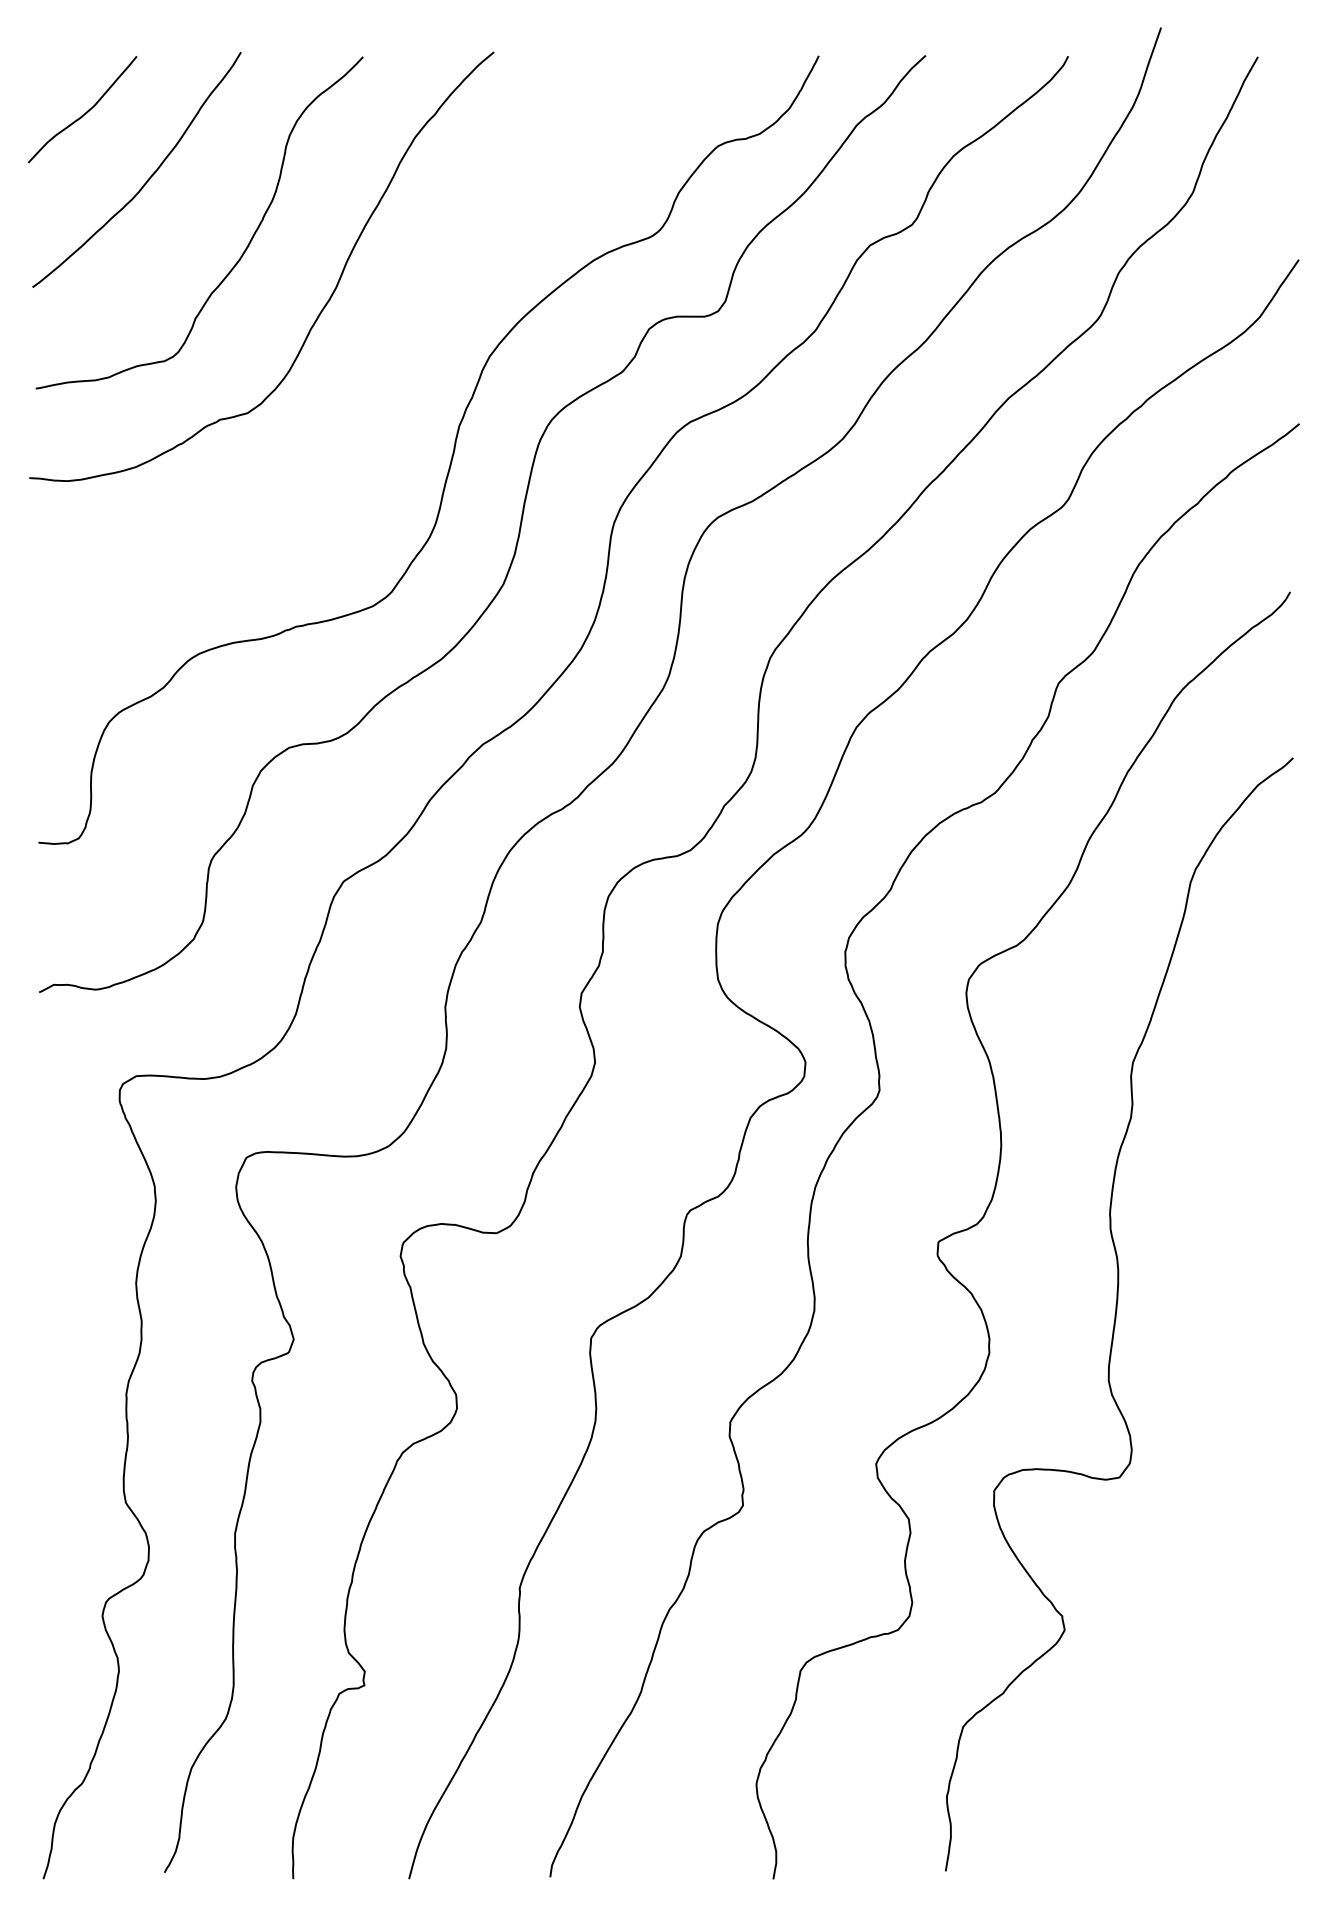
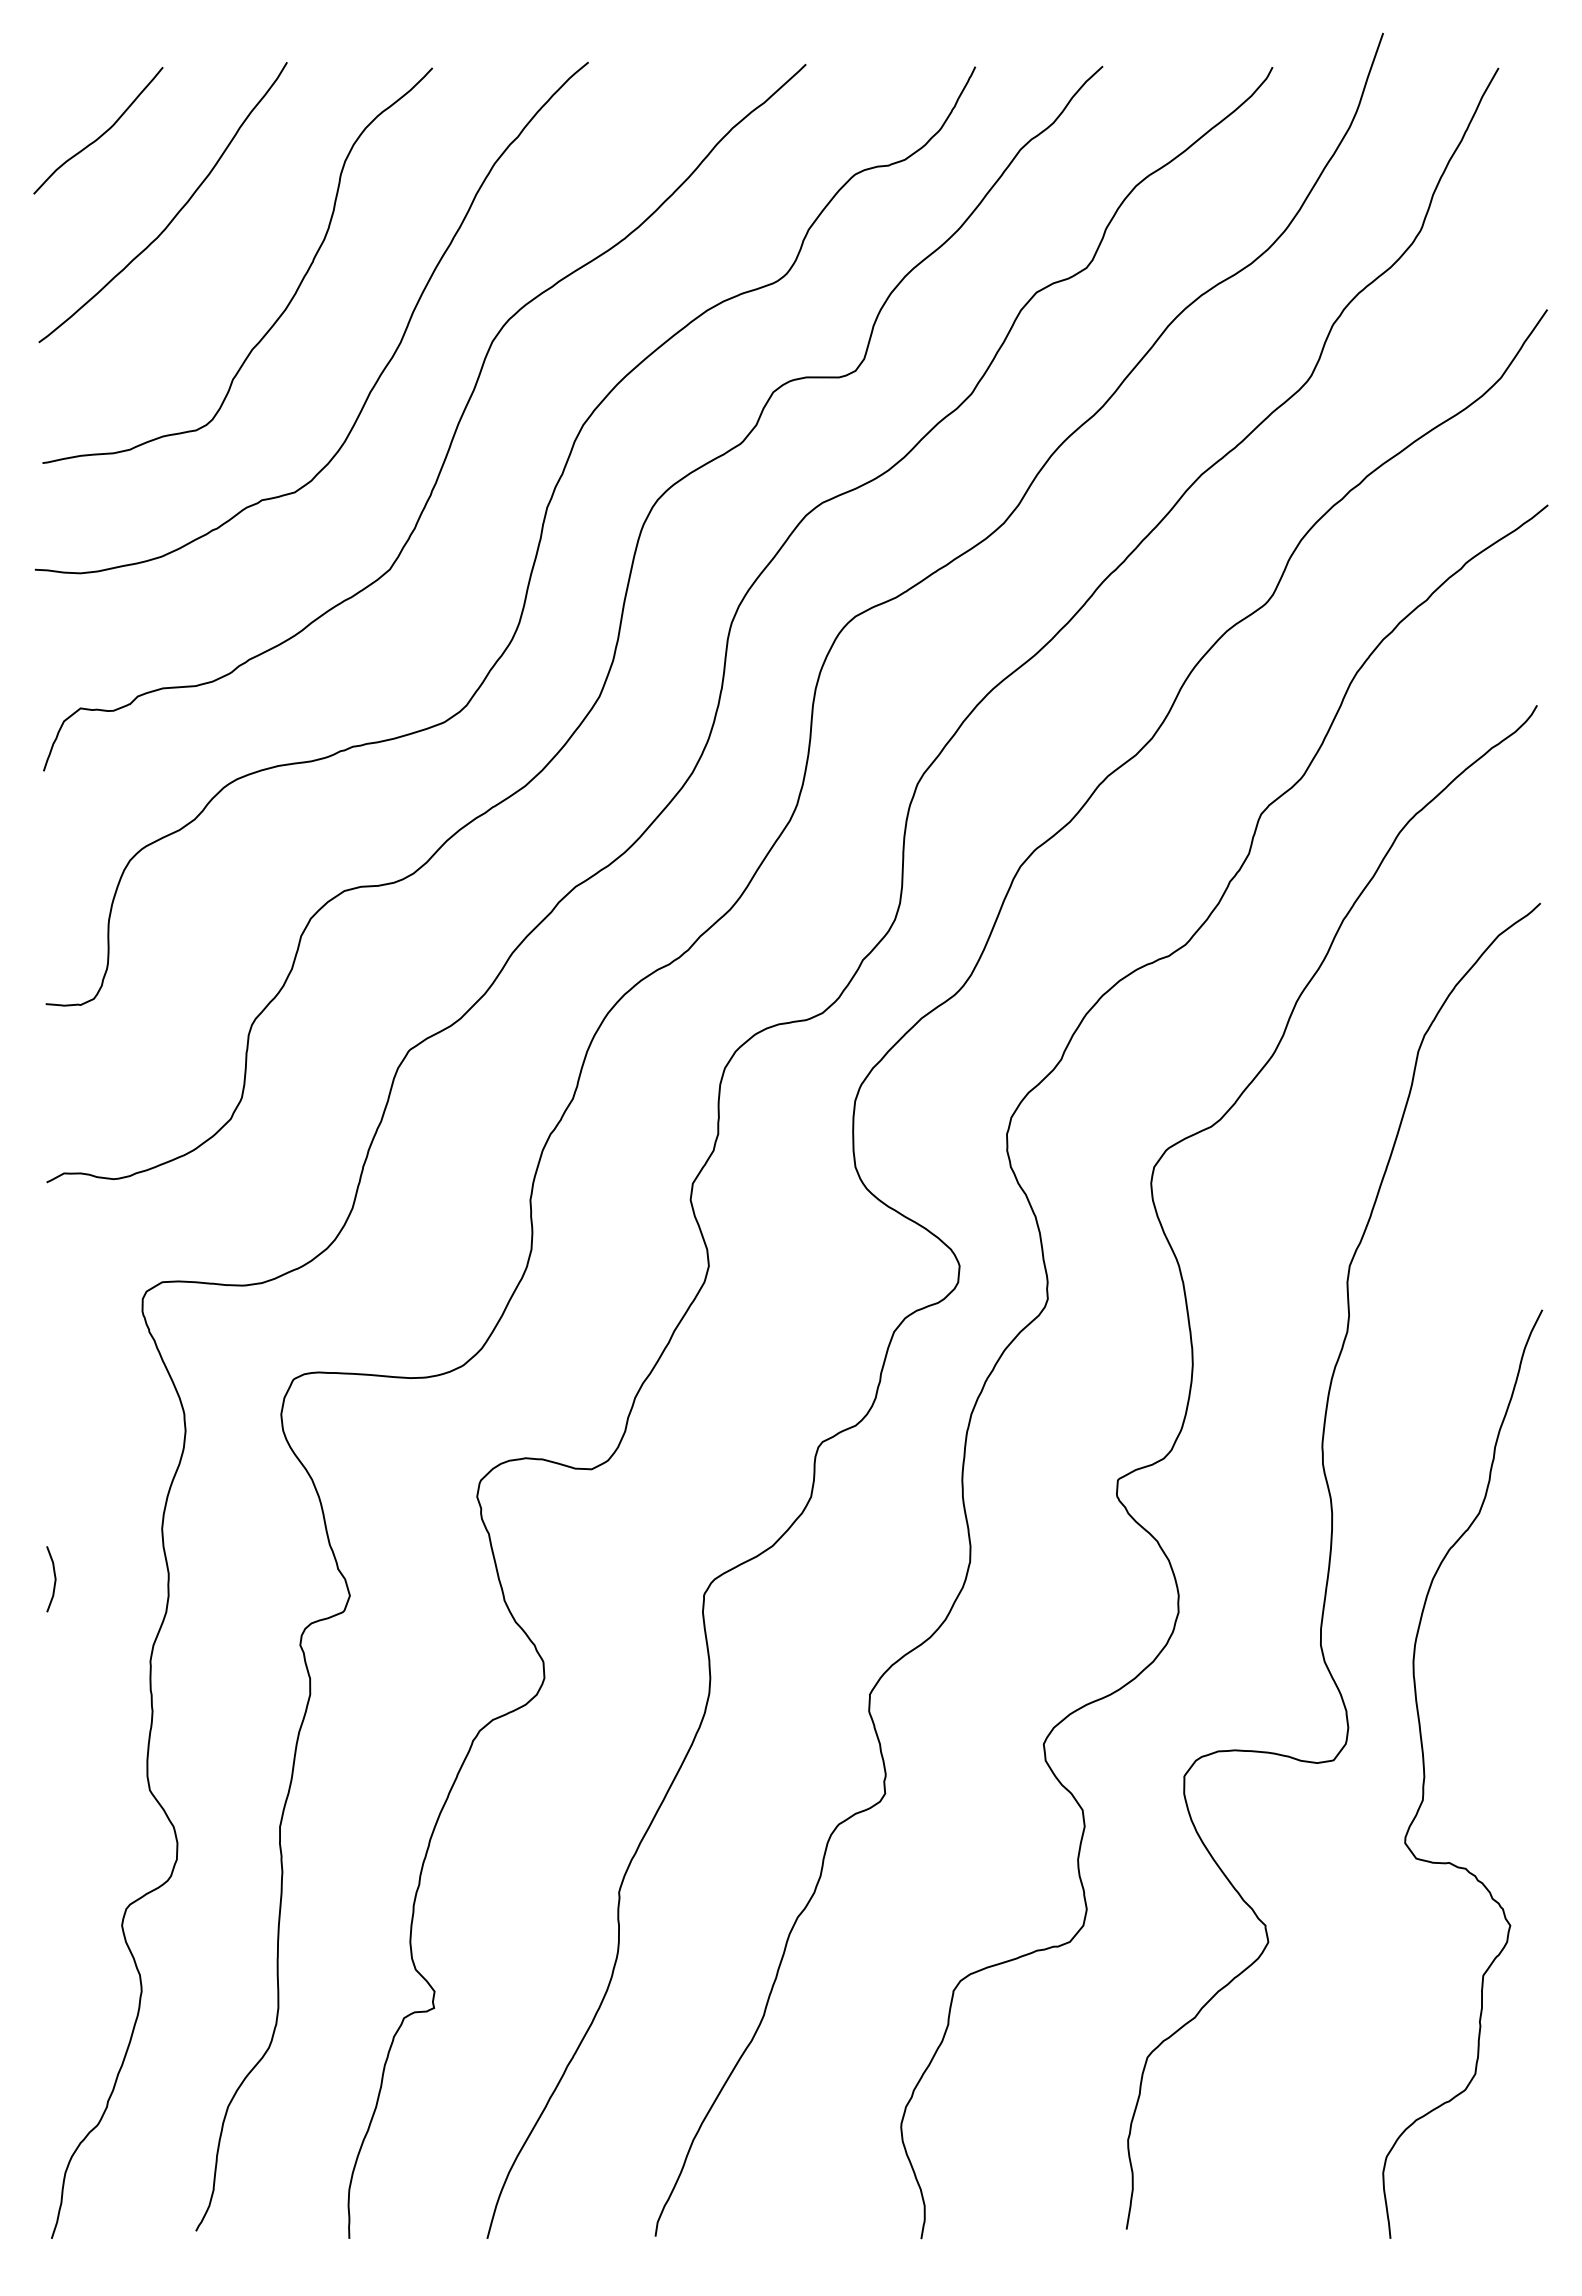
curve: (382, 359) -> (455, 428), added
curve: (45, 1325) -> (54, 1579), added
curve: (1196, 1488) -> (1425, 1773), added

